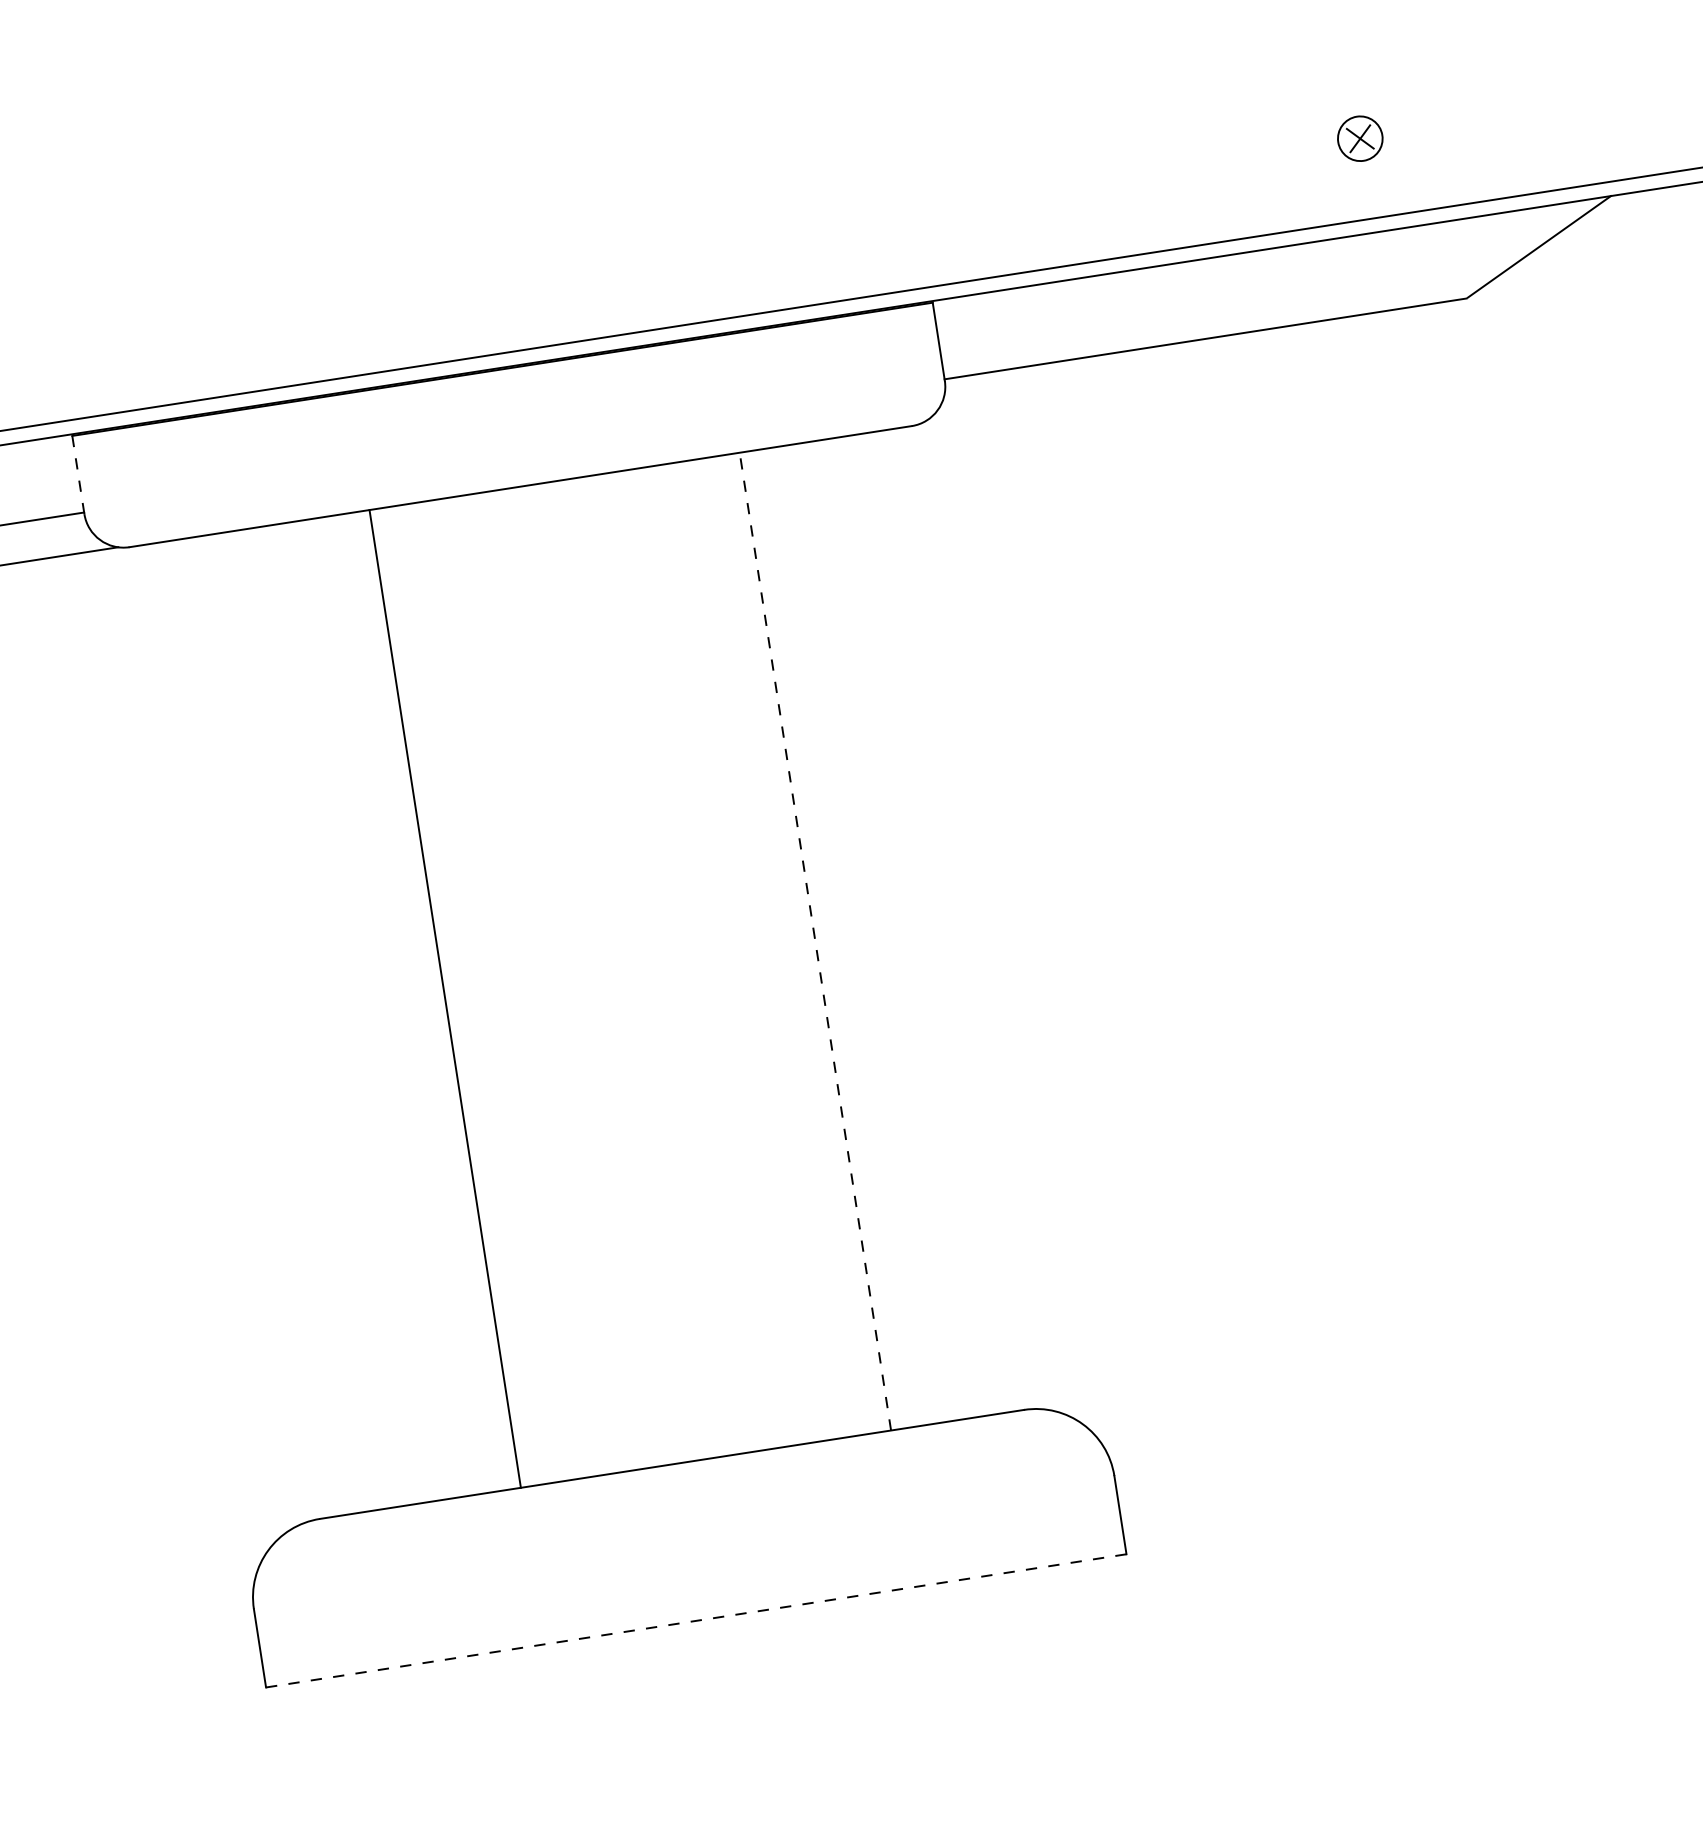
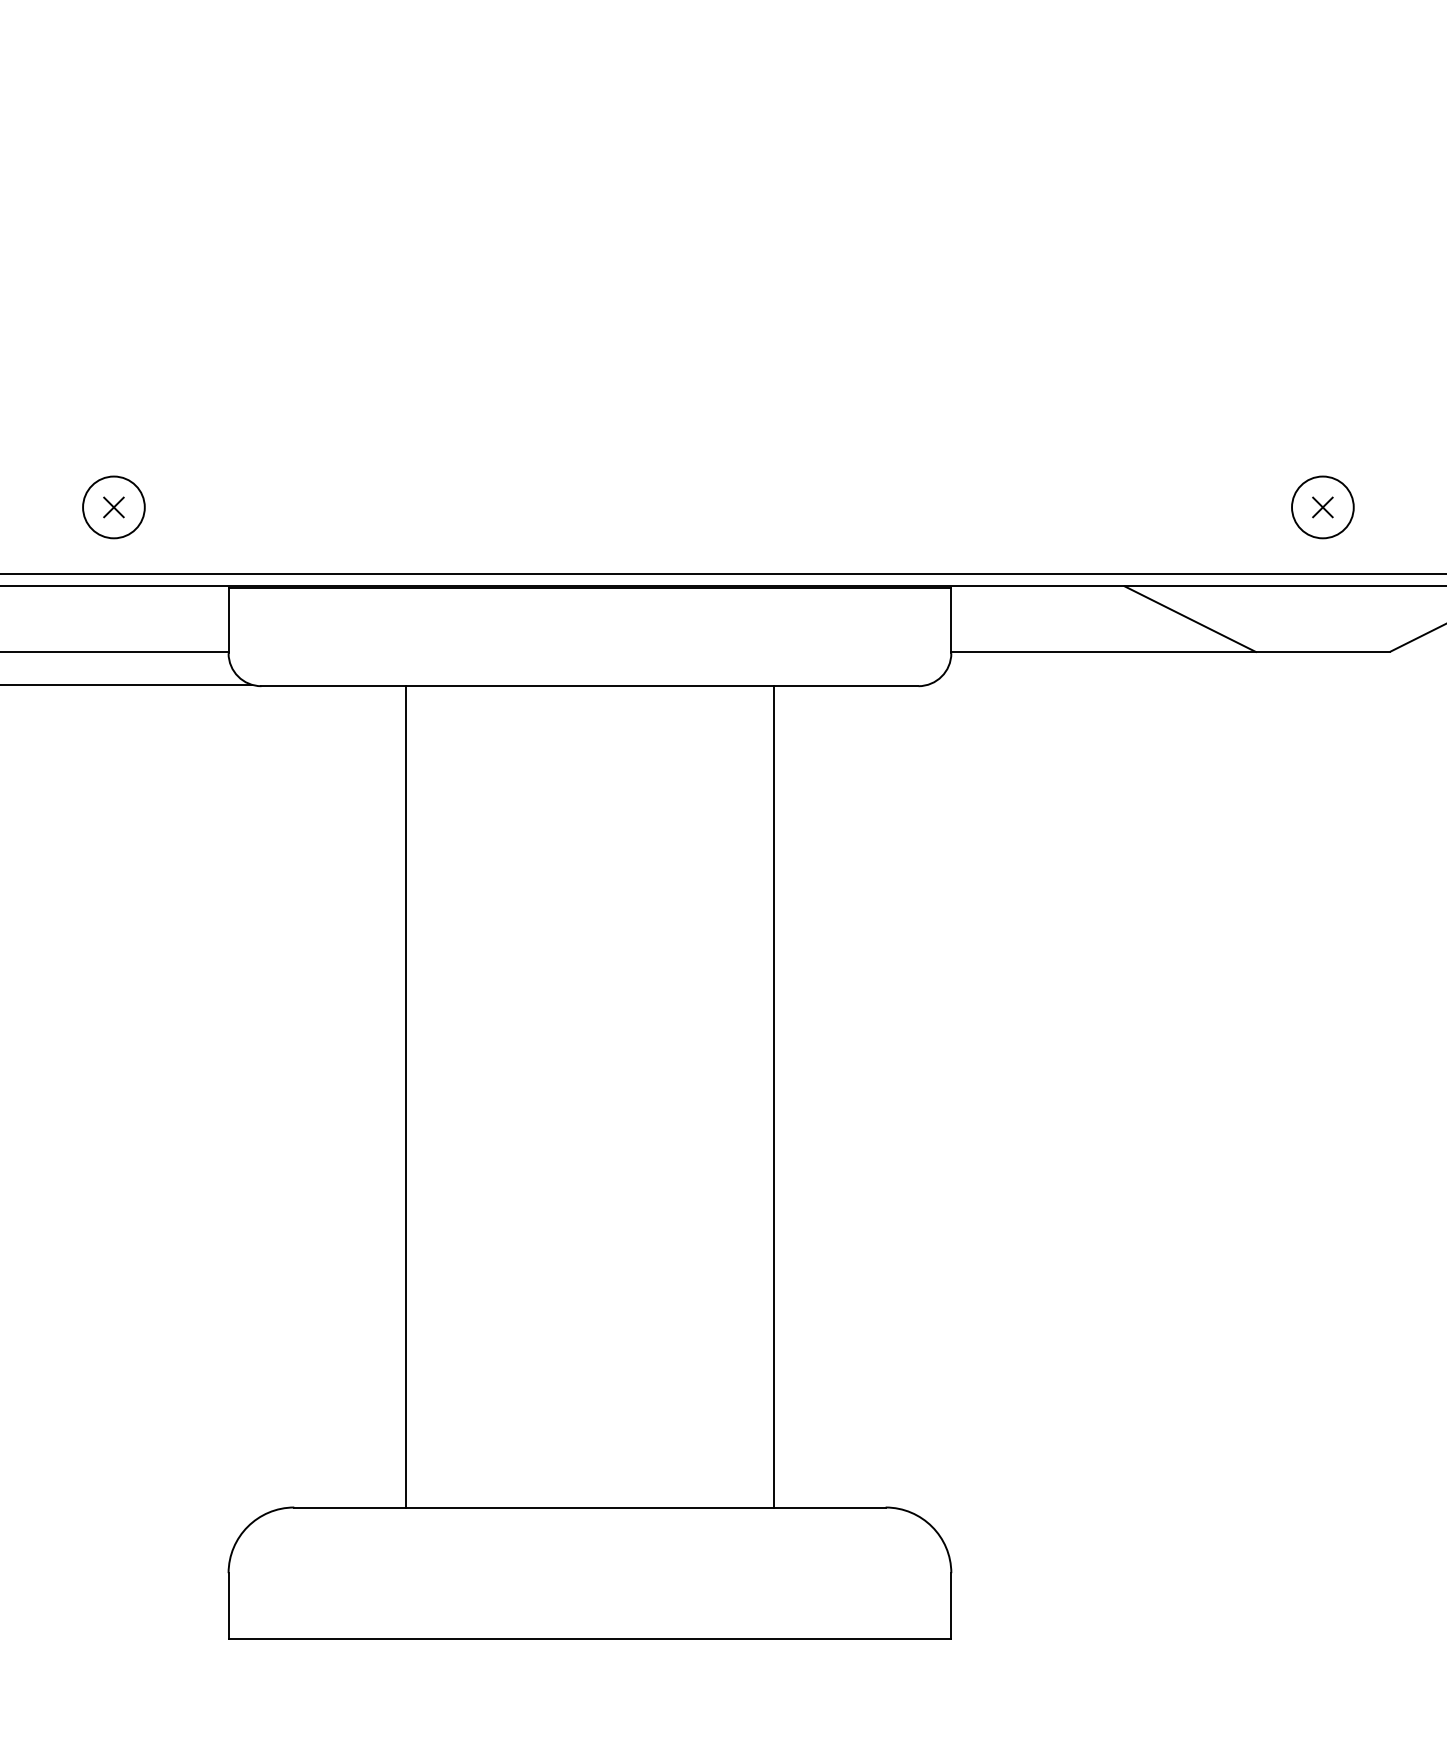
circle: (1359, 138) -> (1322, 507), size x1.67
line: (1221, 295) -> (1189, 618), added
line: (78, 475) -> (228, 620), dashed -> solid
line: (814, 941) -> (773, 1096), dashed -> solid
line: (445, 998) -> (406, 1096), moved
line: (696, 1620) -> (590, 1638), dashed -> solid

